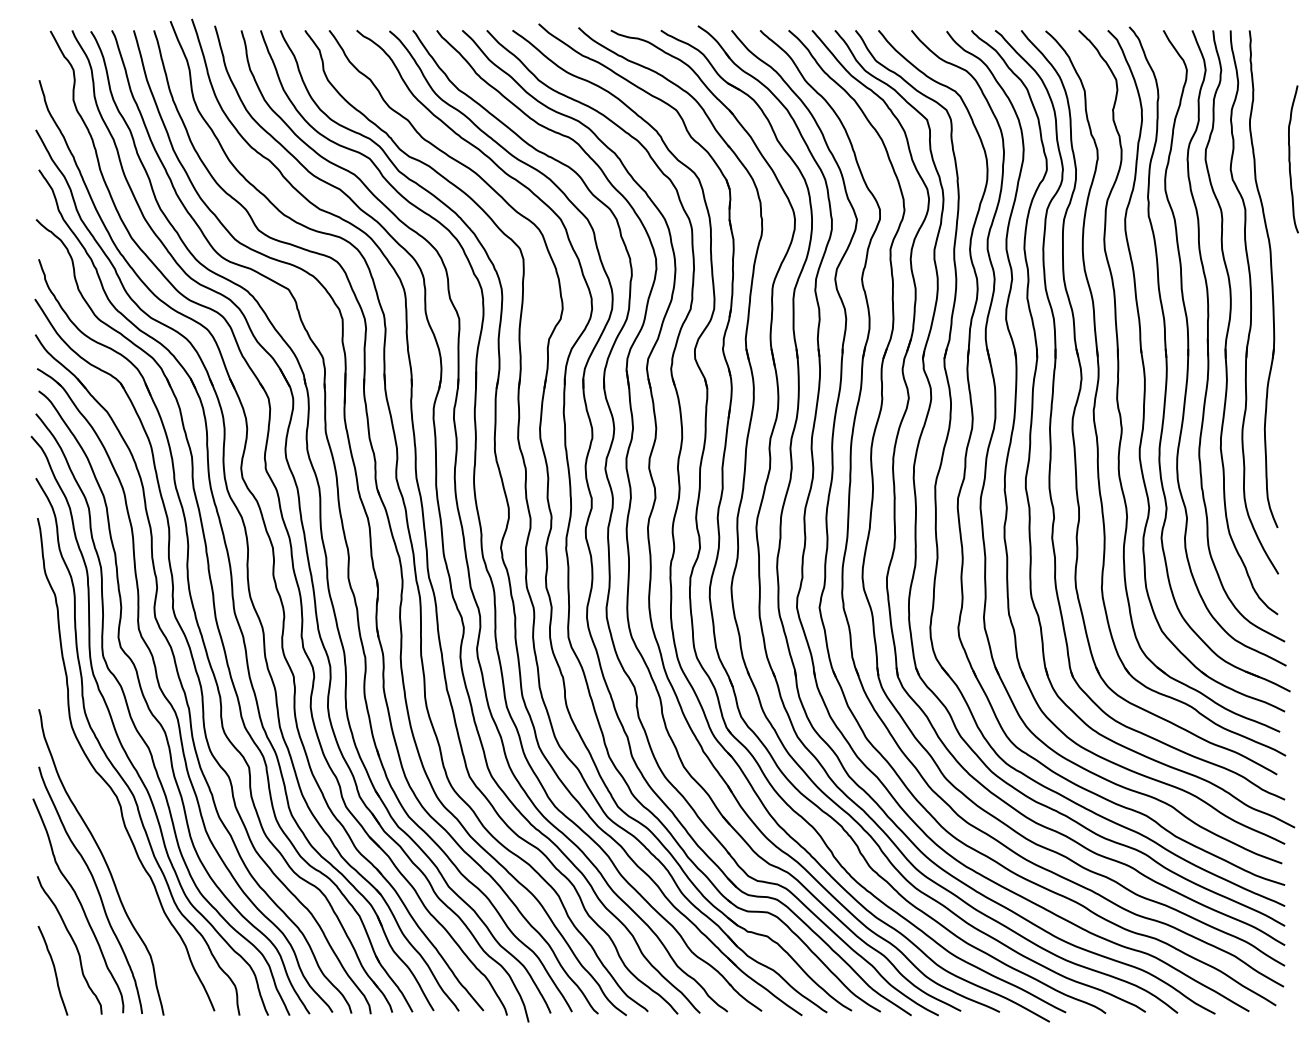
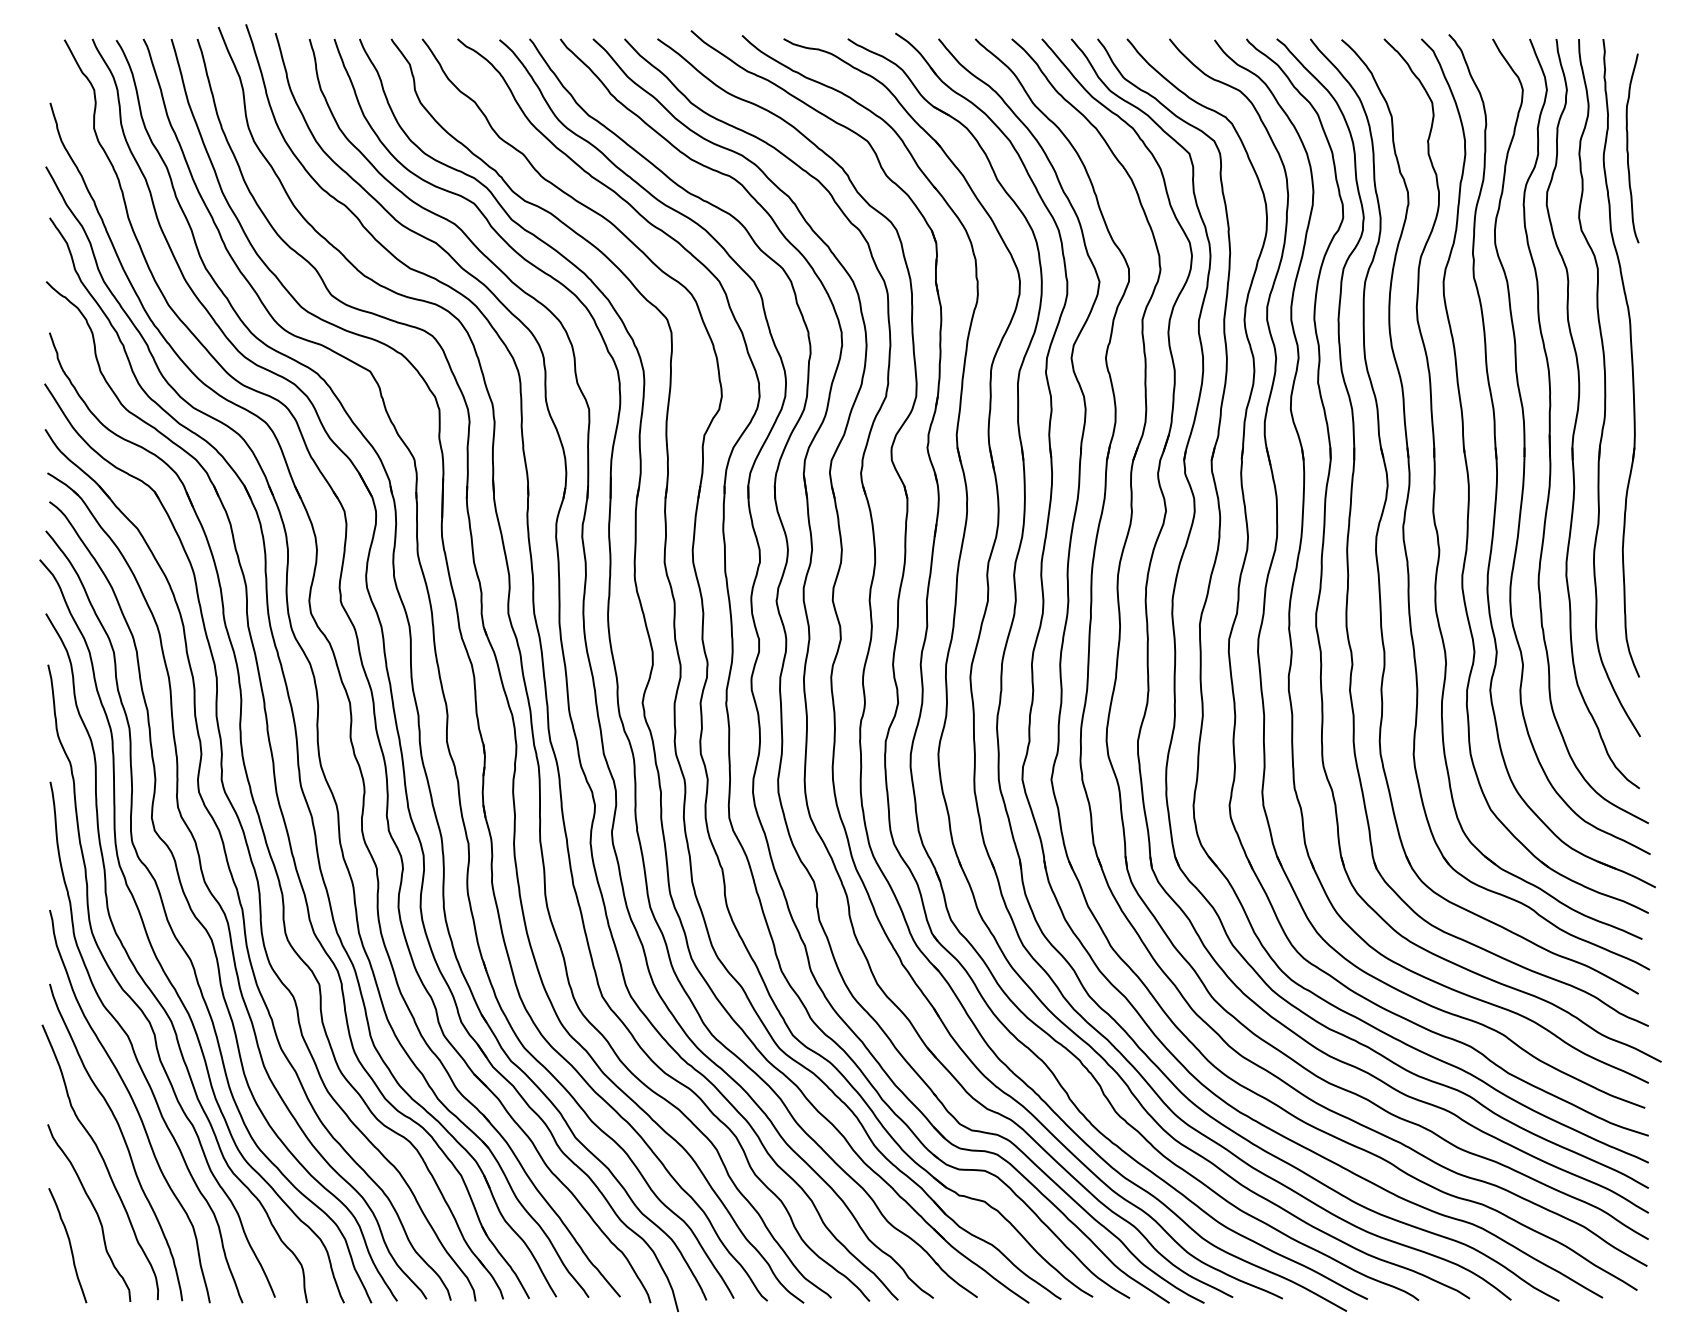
curve: (1290, 159) -> (1628, 148), moved
curve: (104, 815) -> (133, 1046), added

